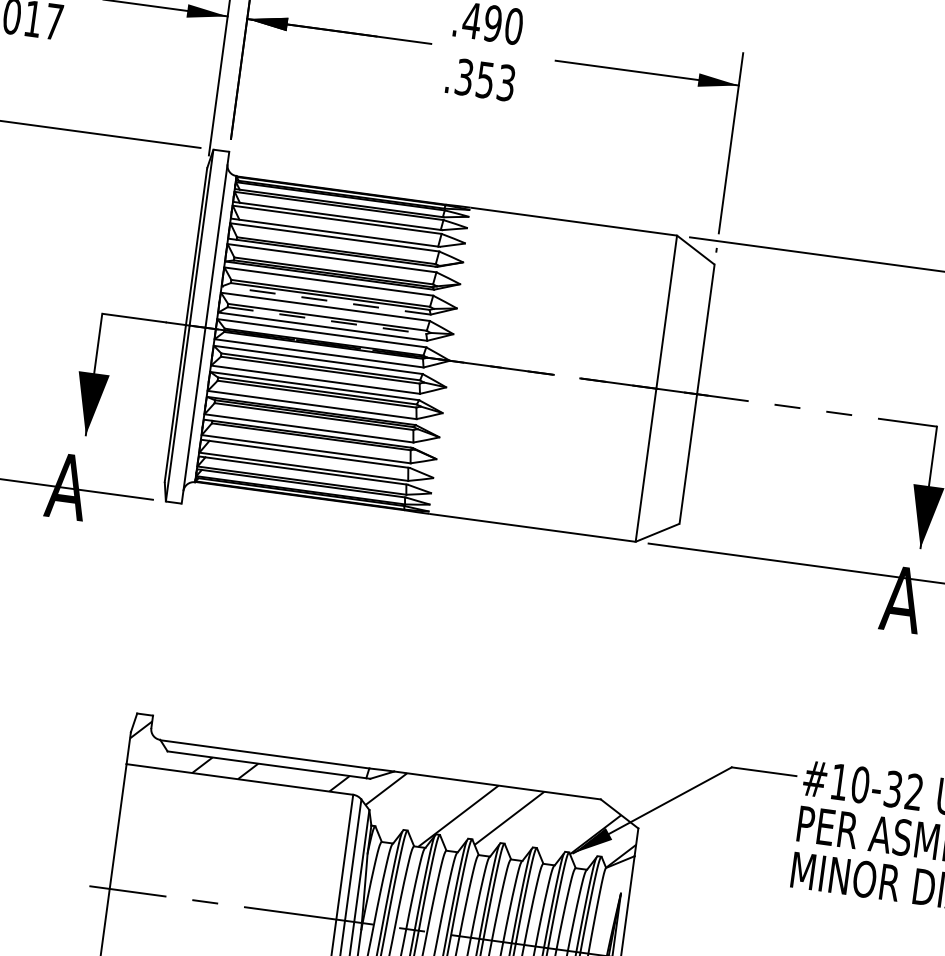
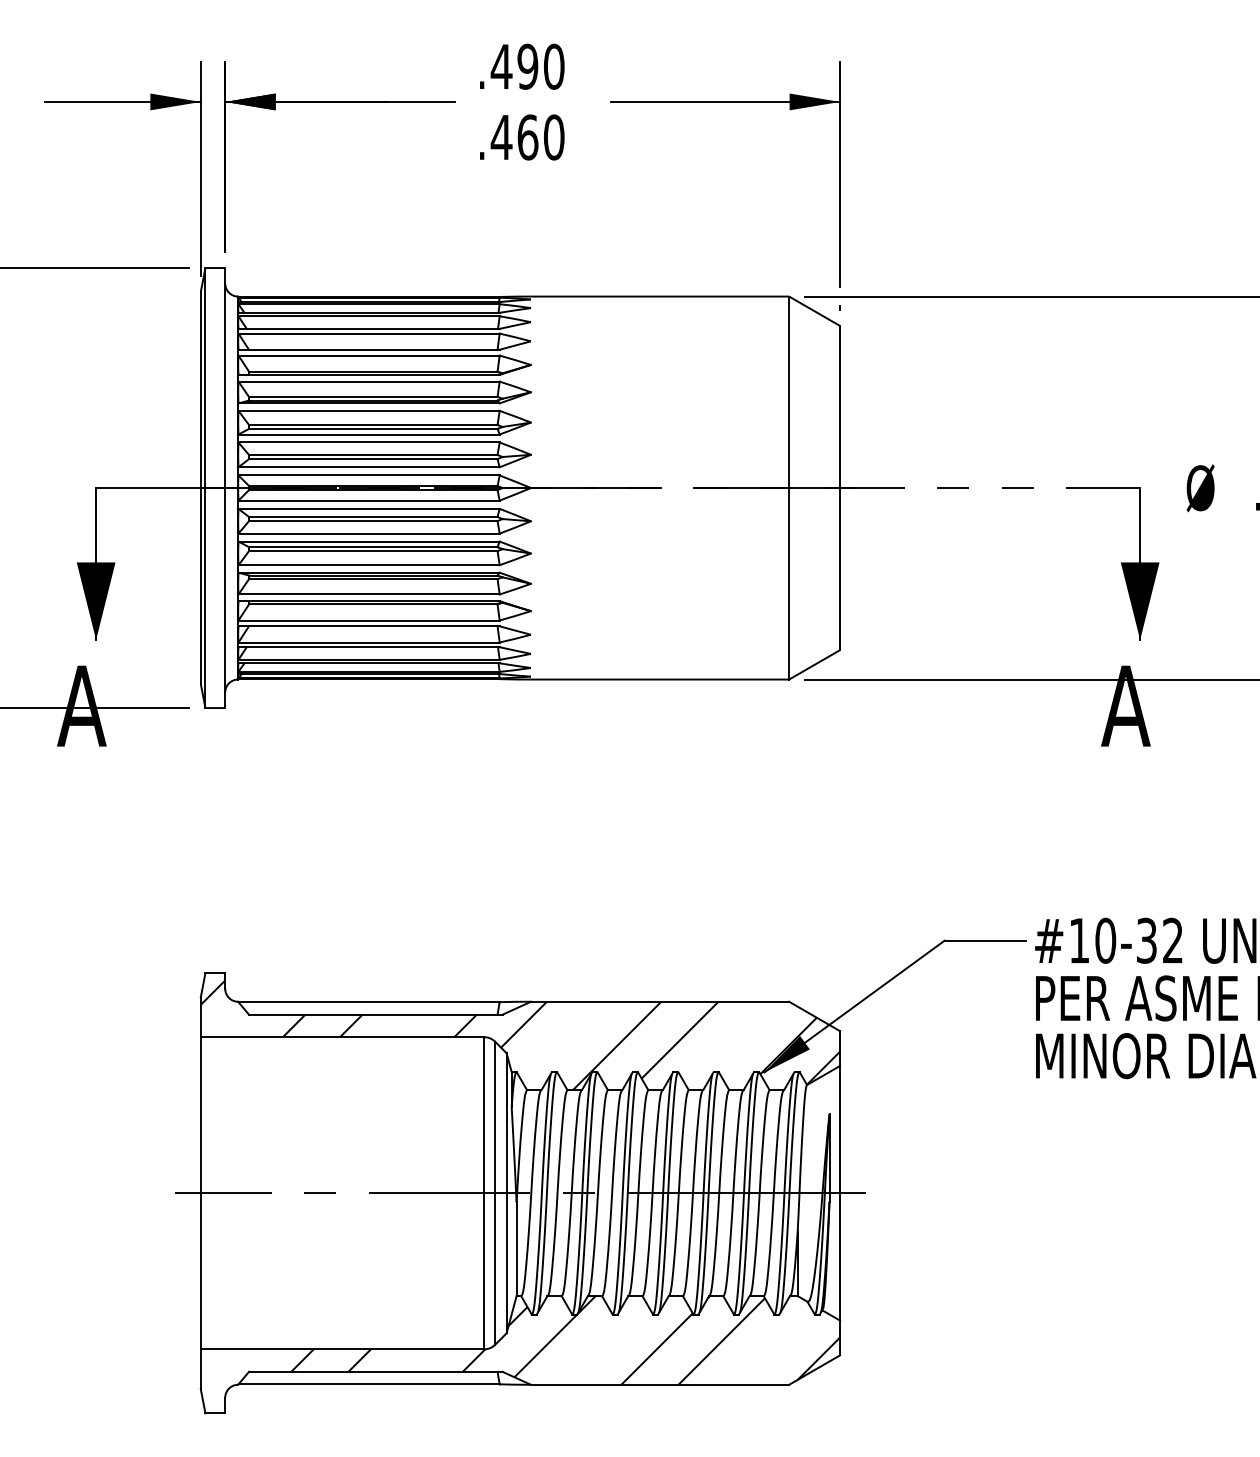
text: (485, 80) -> (527, 137), .353 -> .460
line: (326, 300) -> (369, 434), dashed -> solid
line: (327, 320) -> (373, 459), dashed -> solid

